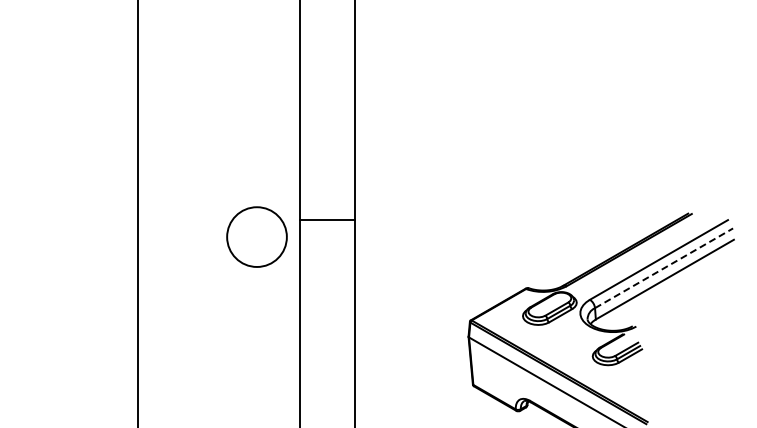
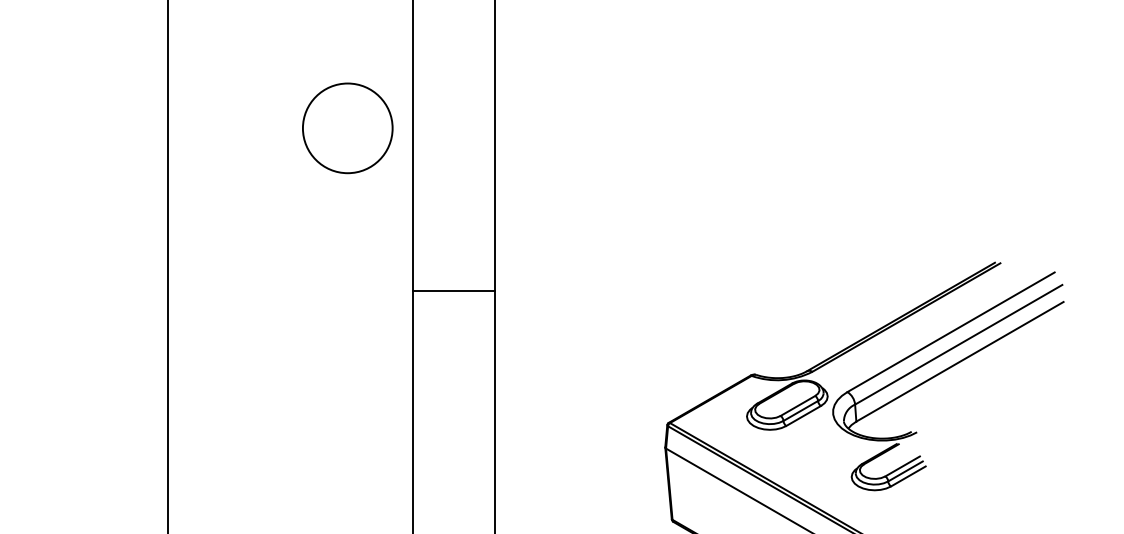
line: (327, 219) -> (453, 291), moved
circle: (256, 236) -> (347, 127), moved
line: (664, 268) -> (959, 345), dashed -> solid

